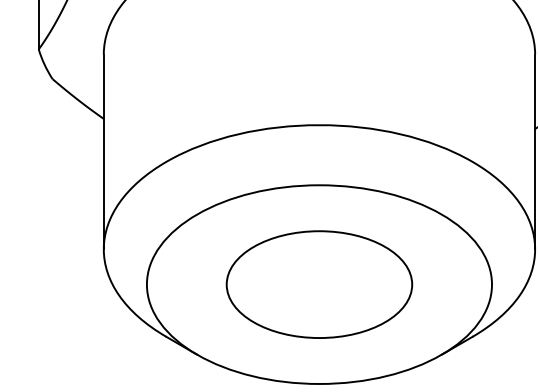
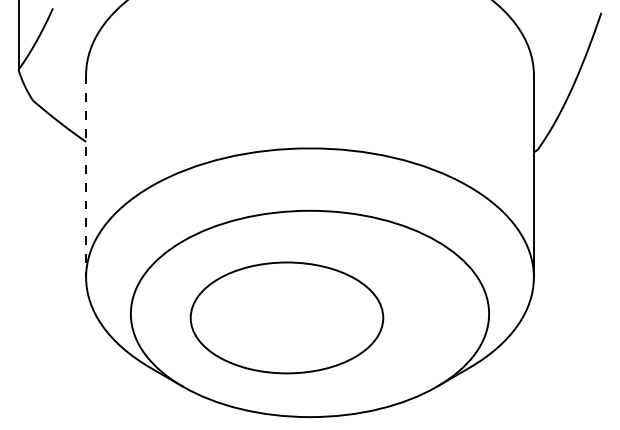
line: (104, 152) -> (86, 176), solid -> dashed
part: (318, 284) -> (286, 317), moved

